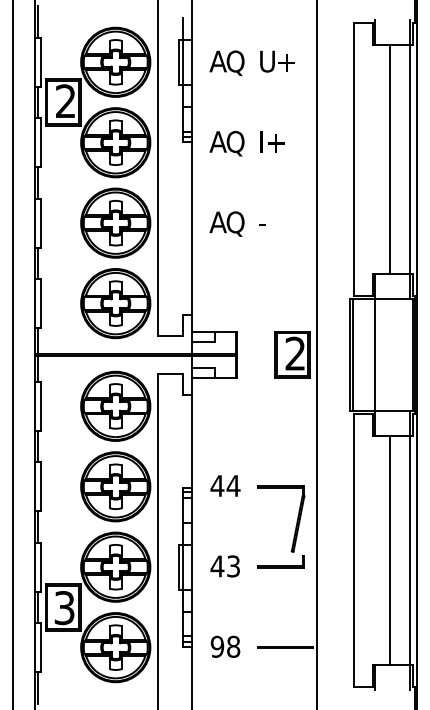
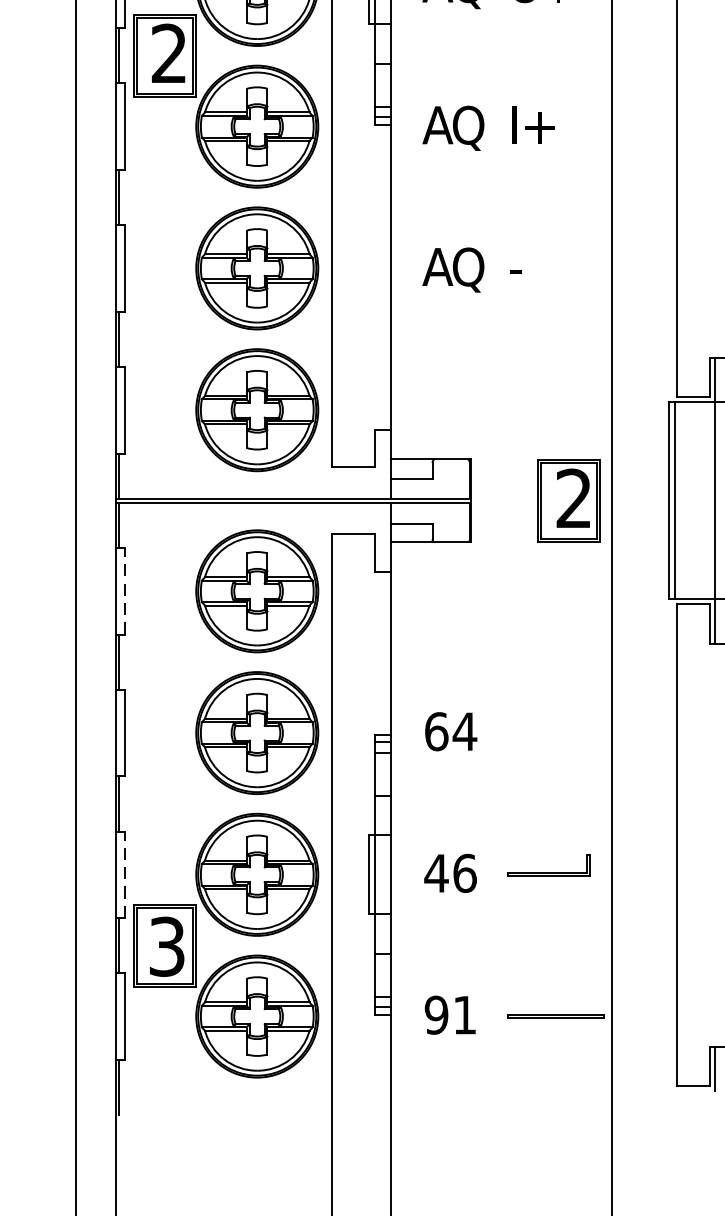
line: (40, 406) -> (124, 591), solid -> dashed
text: (217, 486) -> (436, 732), 4 -> 6
part: (296, 521) -> (575, 794), removed
text: (233, 566) -> (464, 873), 3 -> 6
line: (40, 567) -> (124, 875), solid -> dashed
text: (233, 646) -> (464, 1014), 8 -> 1

